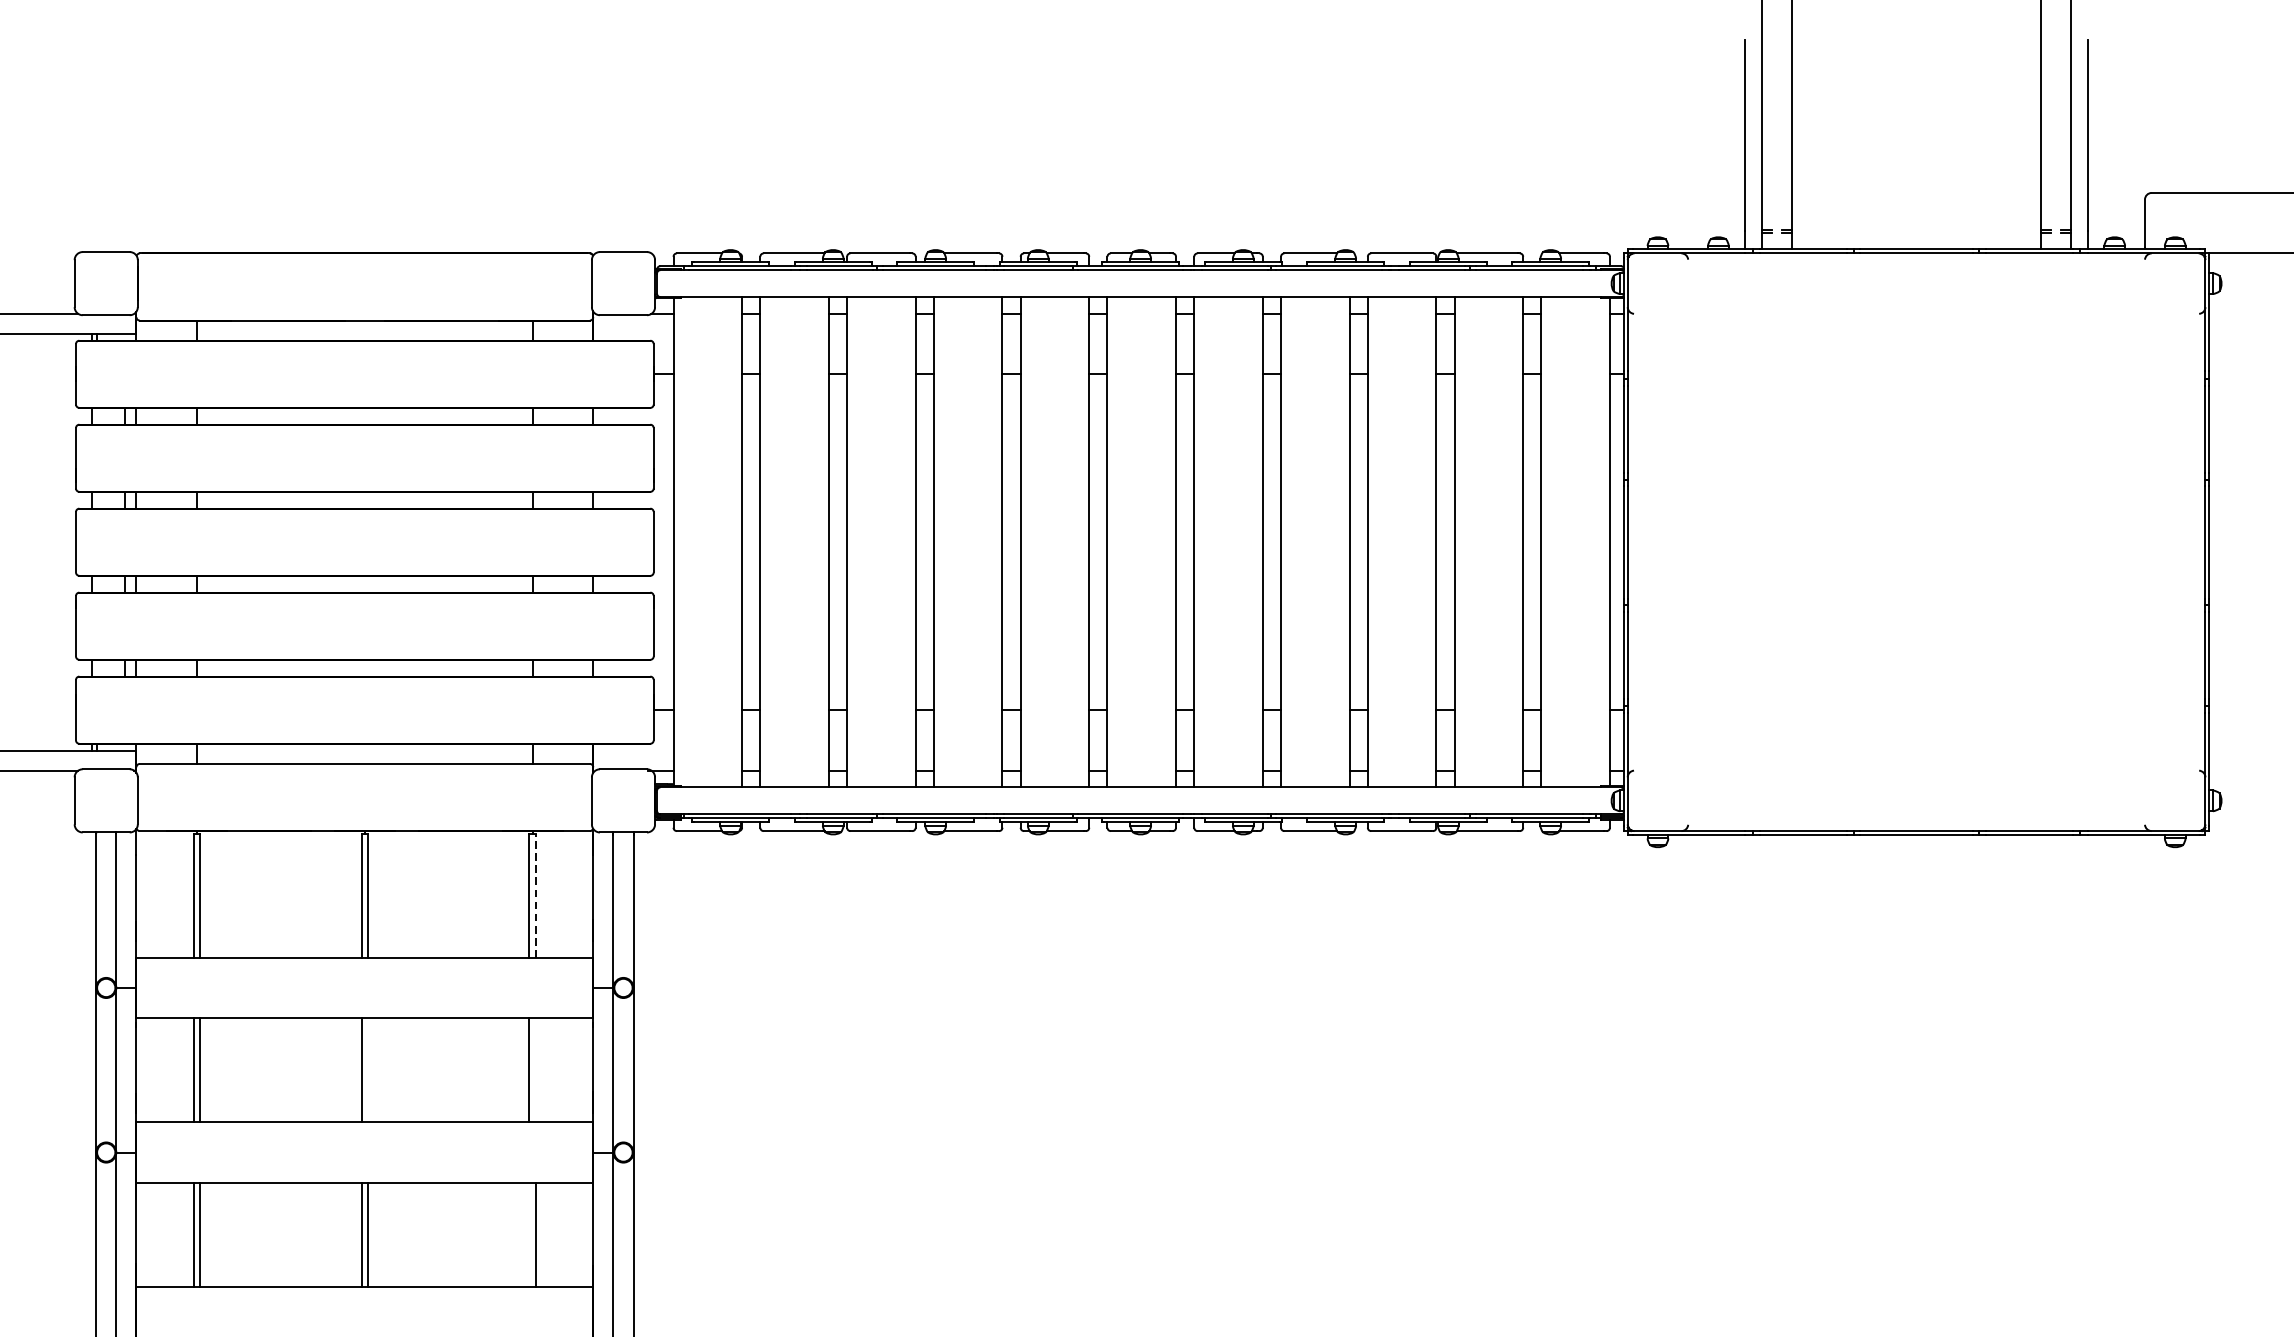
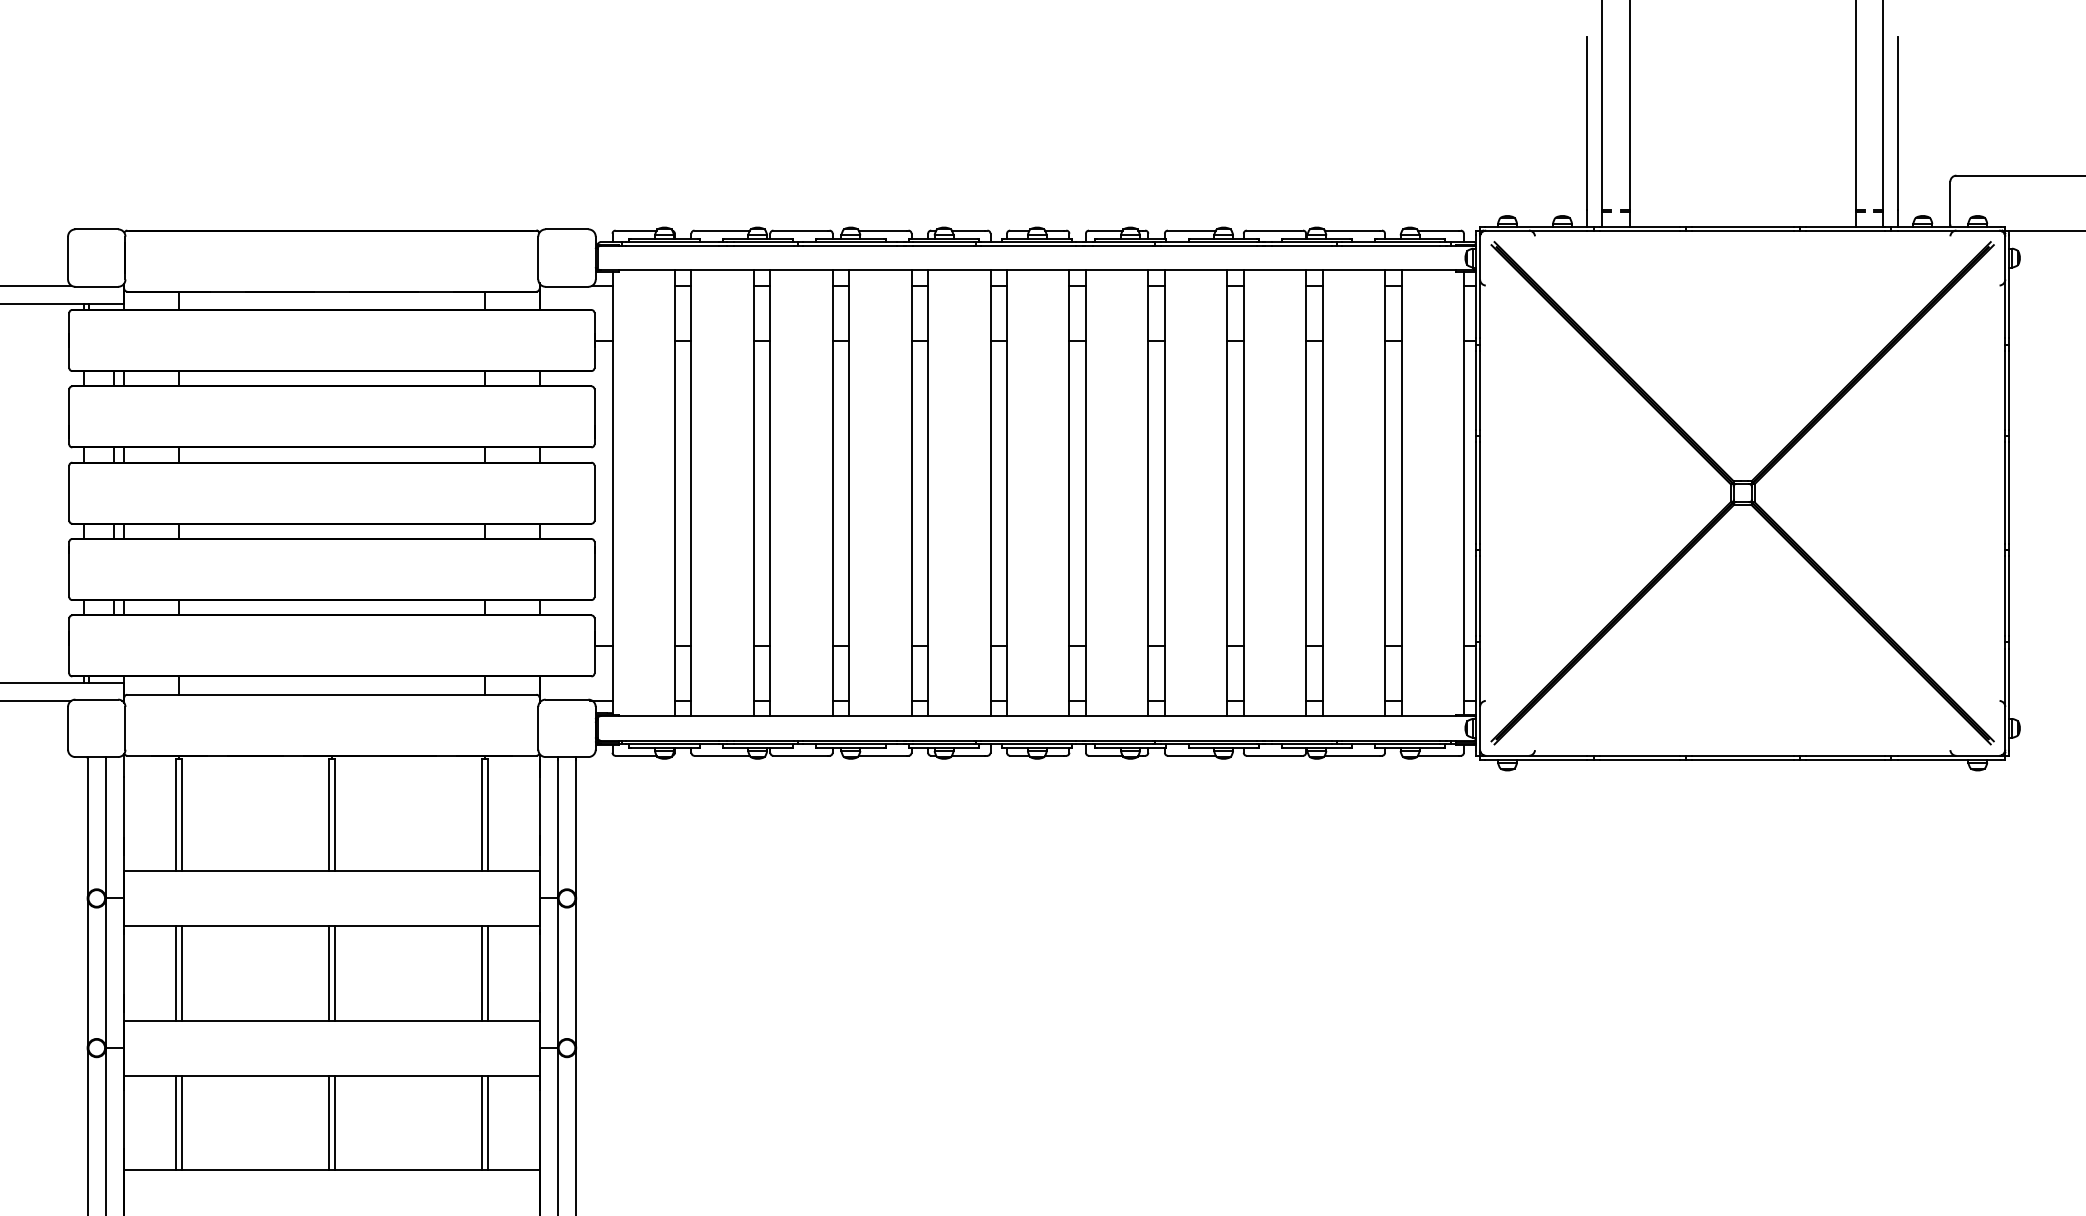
part: (1916, 542) -> (1742, 493), added
line: (536, 895) -> (487, 814), dashed -> solid
line: (367, 1069) -> (334, 972), added
line: (536, 1069) -> (487, 972), added
line: (529, 1234) -> (481, 1122), added

